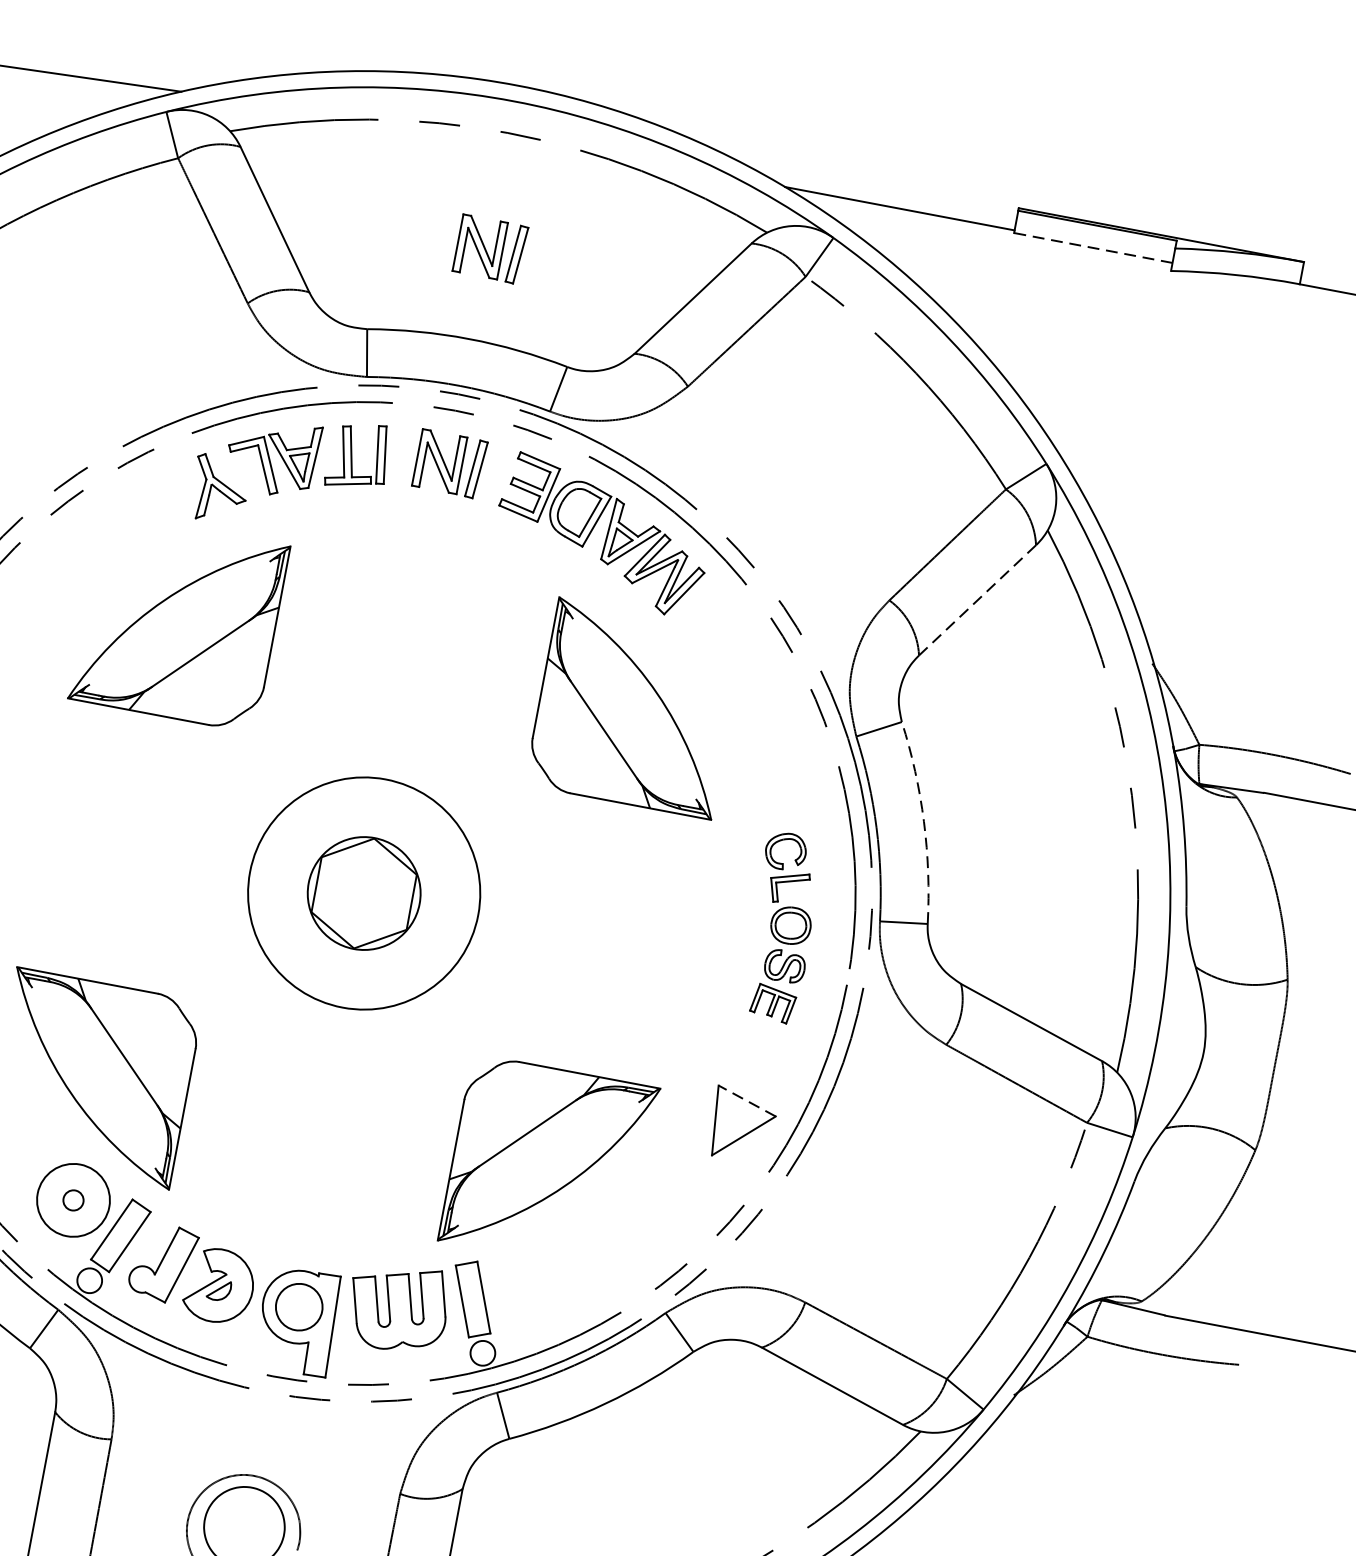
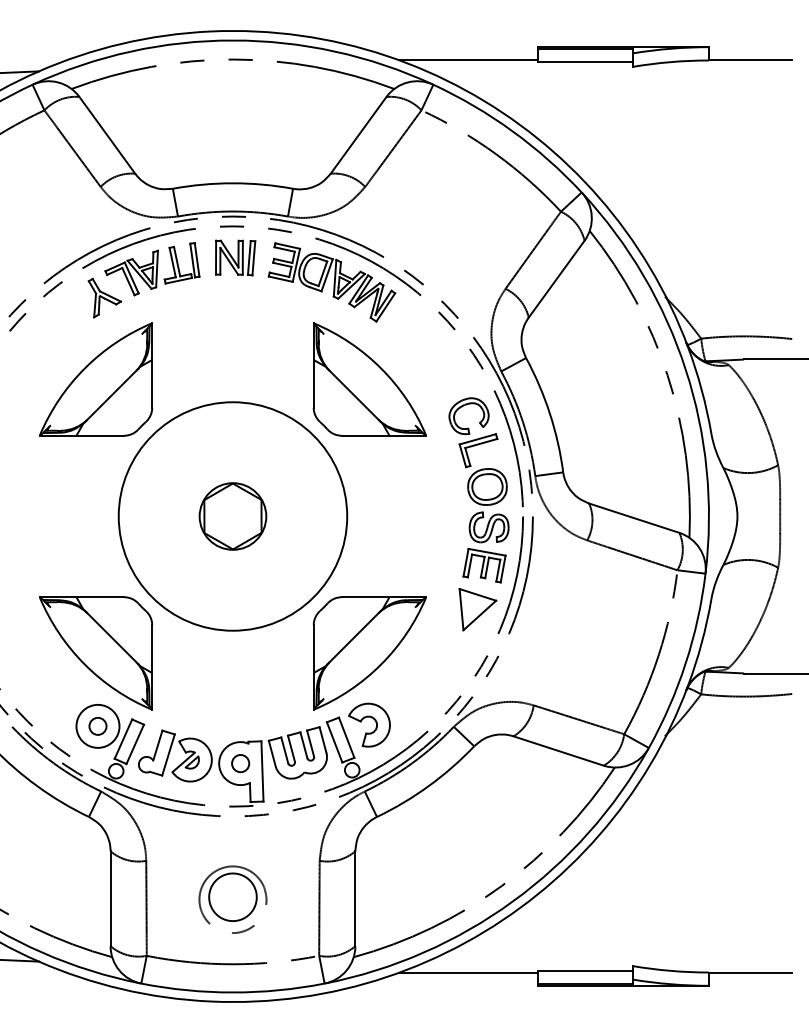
part: (490, 248) -> (235, 128), removed
line: (1093, 248) -> (585, 62), dashed -> solid
line: (977, 600) -> (556, 279), dashed -> solid
arc: (923, 821) -> (549, 413), dashed -> solid
circle: (363, 893) -> (232, 516), size x1.67
part: (780, 927) -> (478, 490), size x1.67
line: (746, 1100) -> (477, 594), dashed -> solid
circle: (72, 1200) -> (97, 726), size x1.43
part: (531, 1273) -> (371, 718), added
circle: (299, 1306) -> (240, 763), size x0.62

